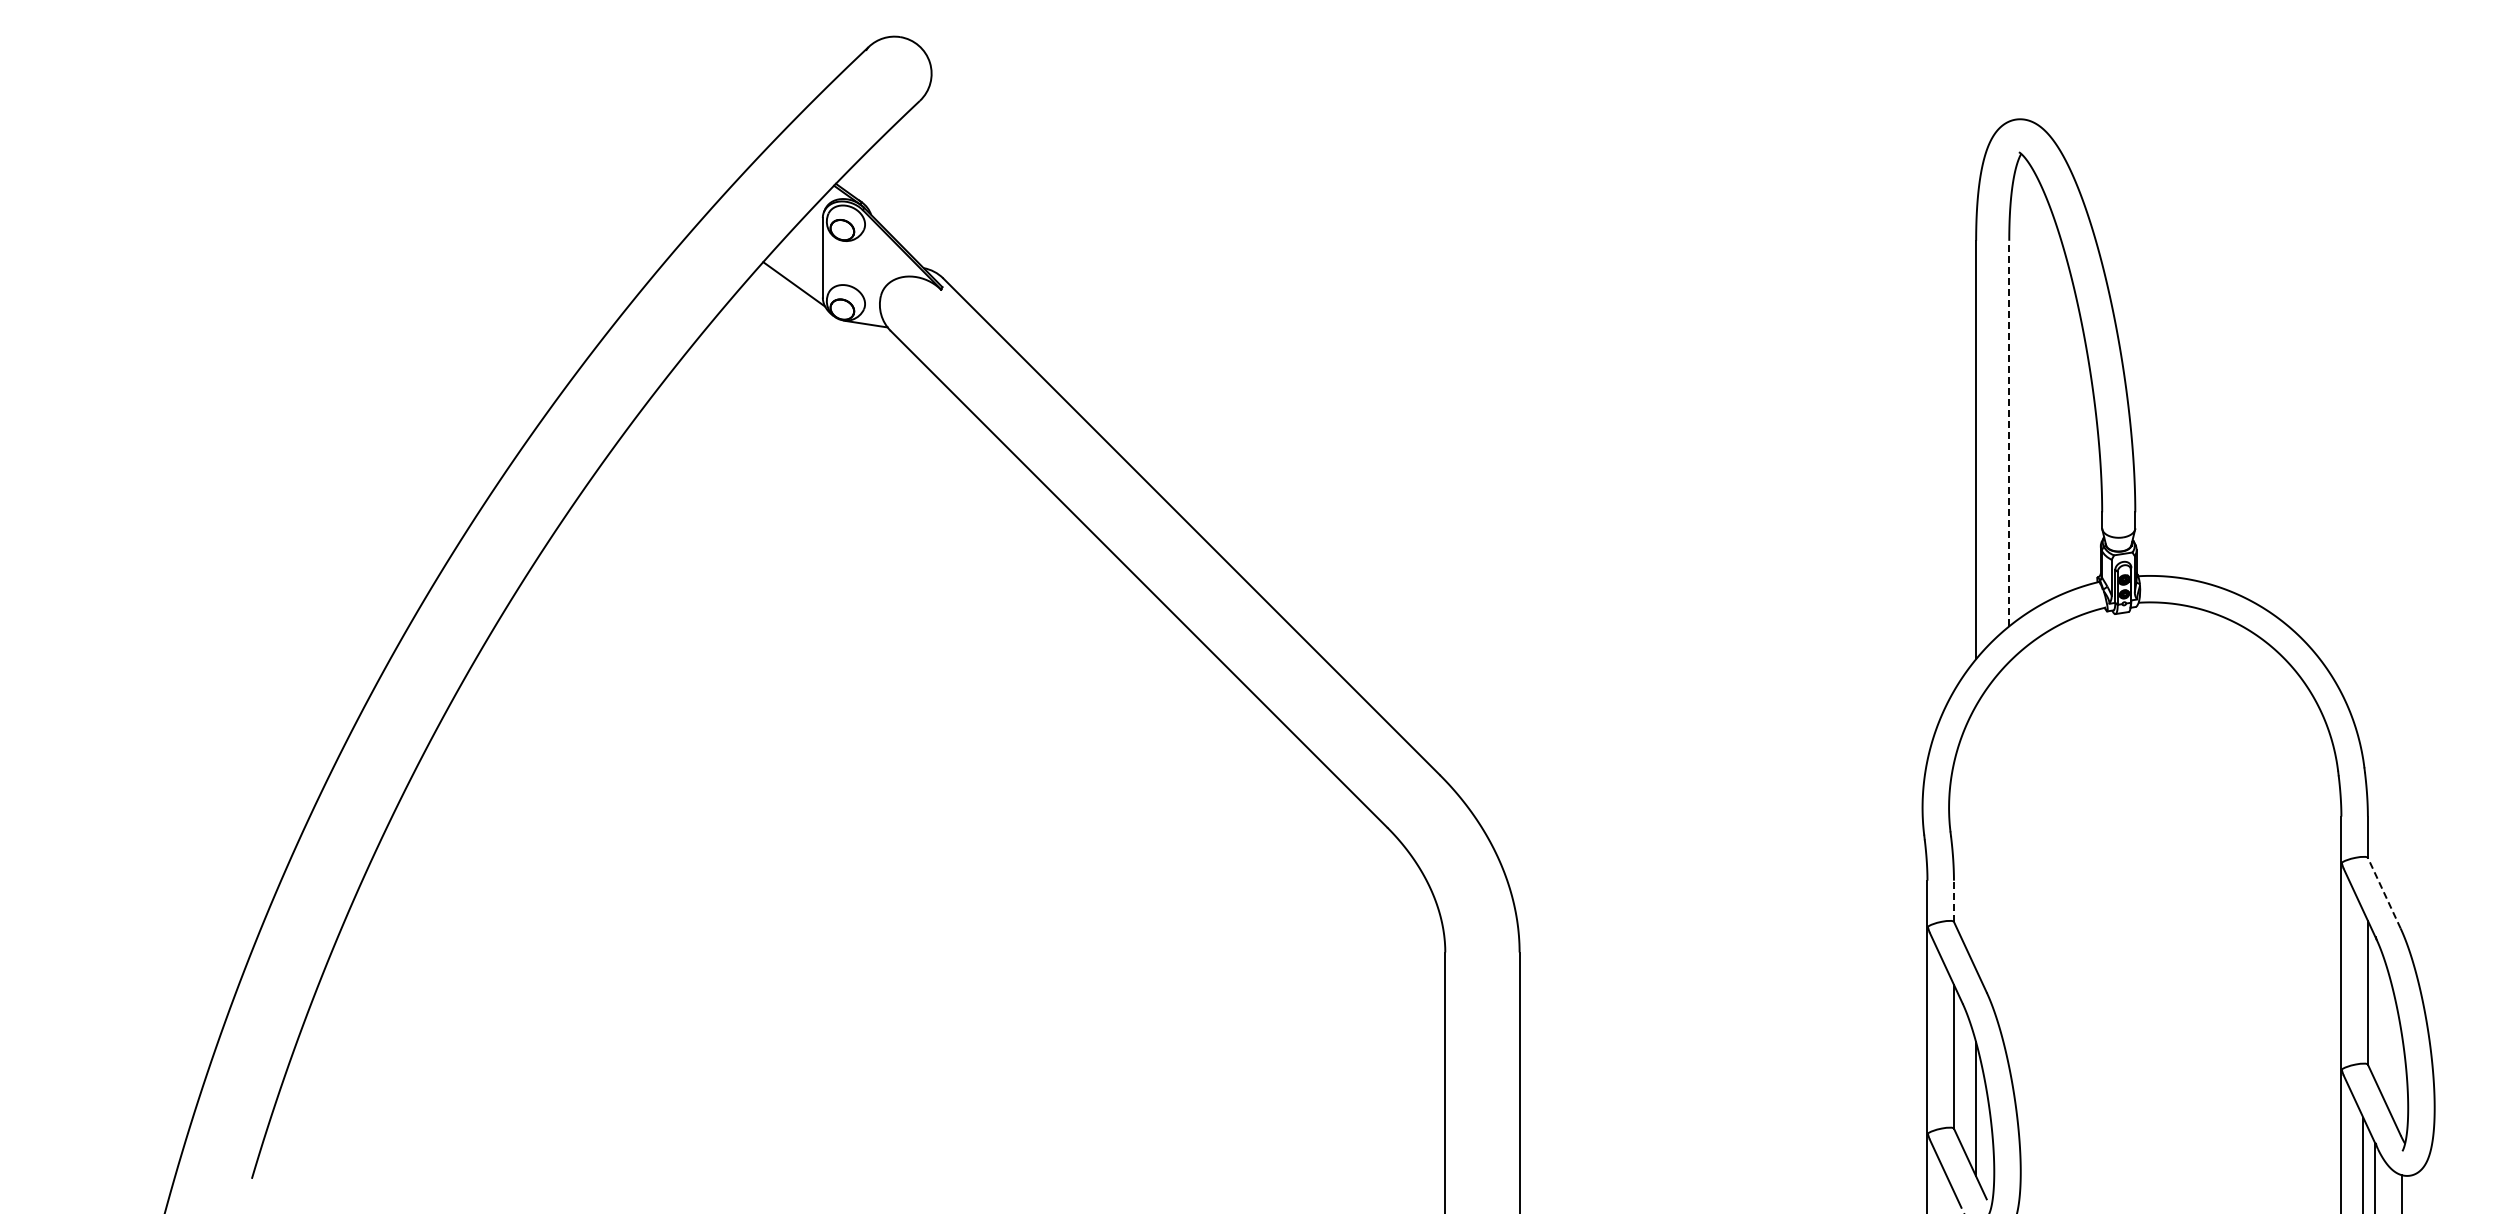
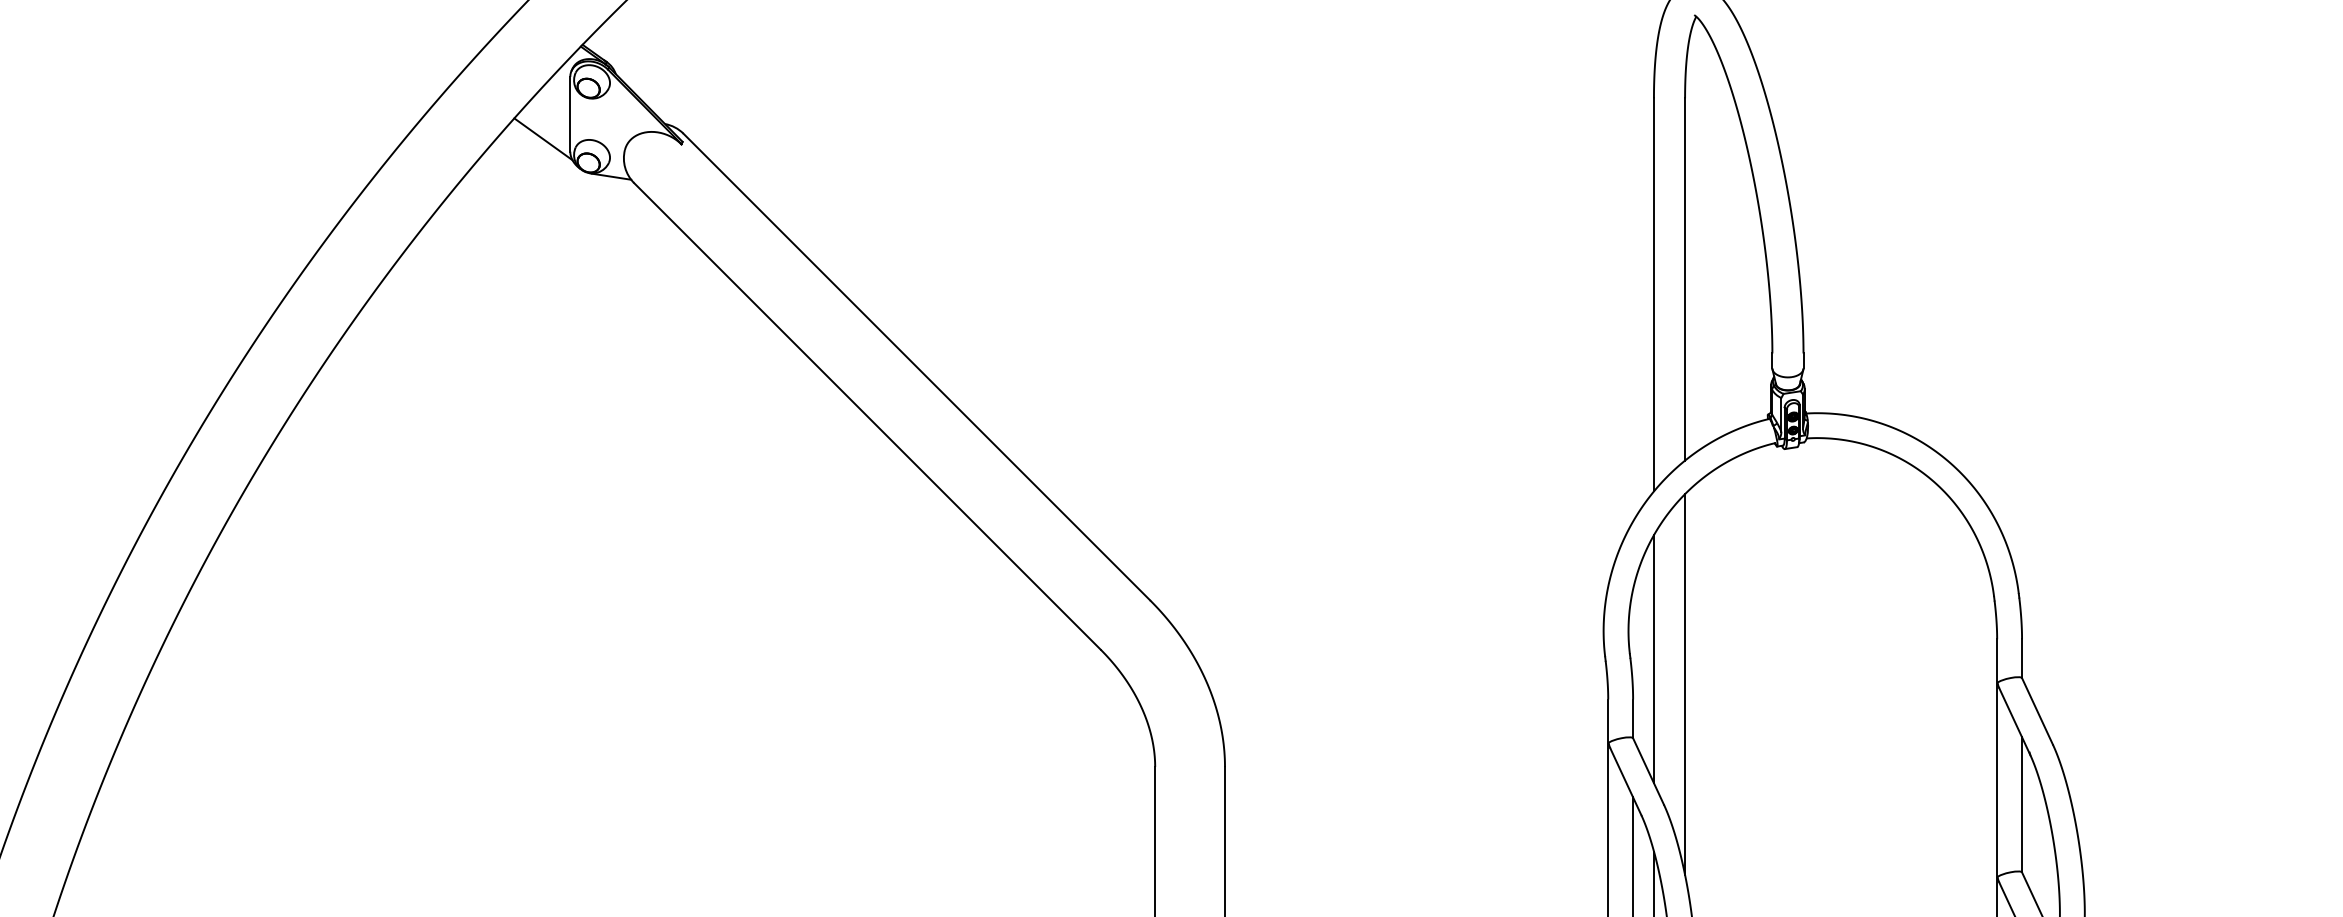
line: (2009, 433) -> (1685, 279), dashed -> solid
line: (1976, 837) -> (1654, 659), added
line: (2009, 864) -> (1685, 684), added
line: (2384, 892) -> (2037, 710), dashed -> solid
line: (1953, 901) -> (1632, 719), dashed -> solid

